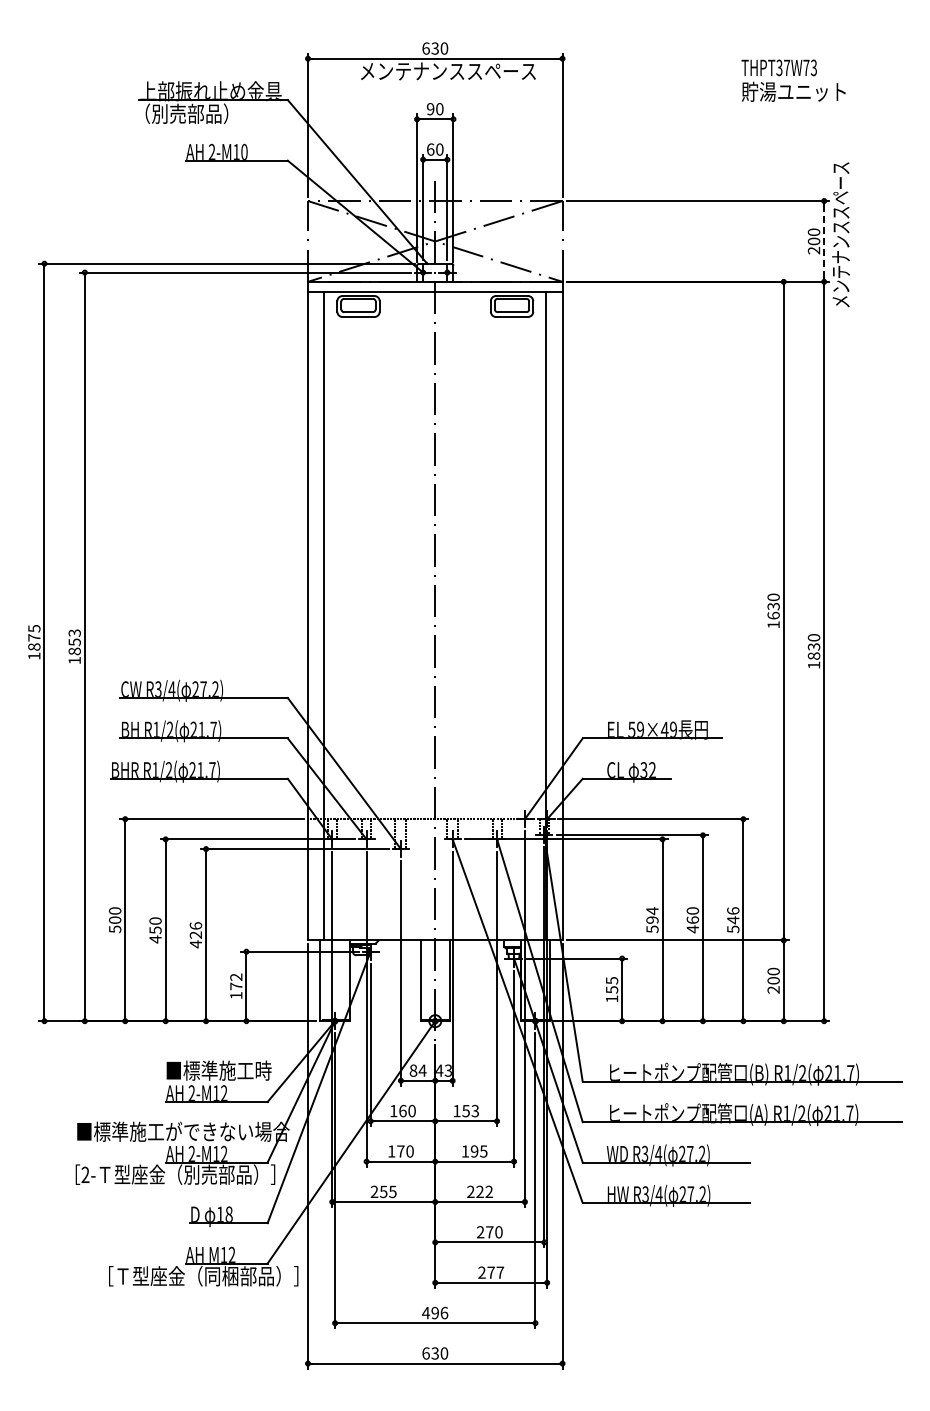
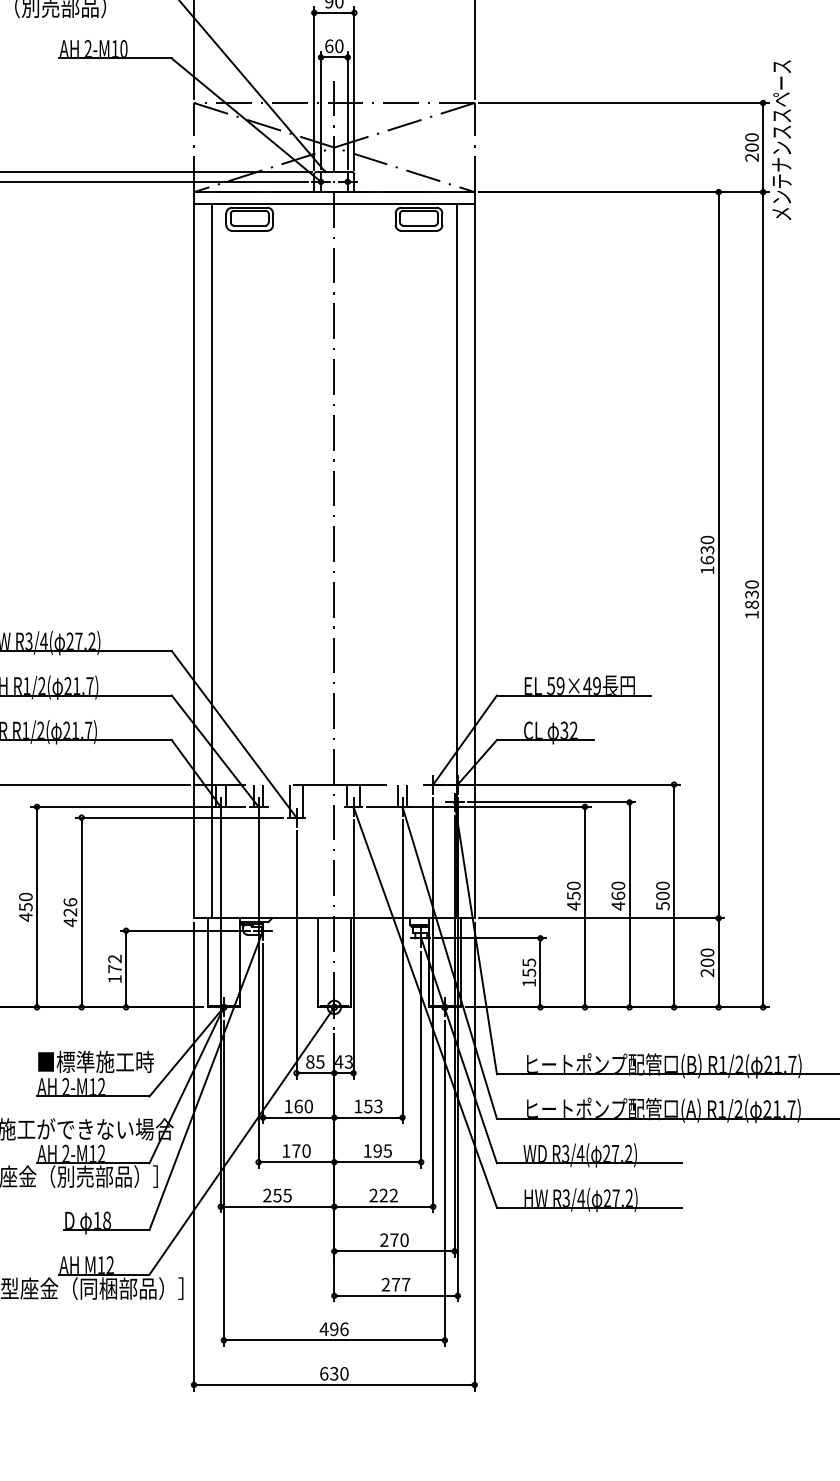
line: (824, 240) -> (763, 146), dashed -> solid
text: (733, 915) -> (663, 890), 546 -> 500
text: (652, 919) -> (573, 895), 594 -> 450
text: (422, 1070) -> (320, 1061), 84 -> 85

